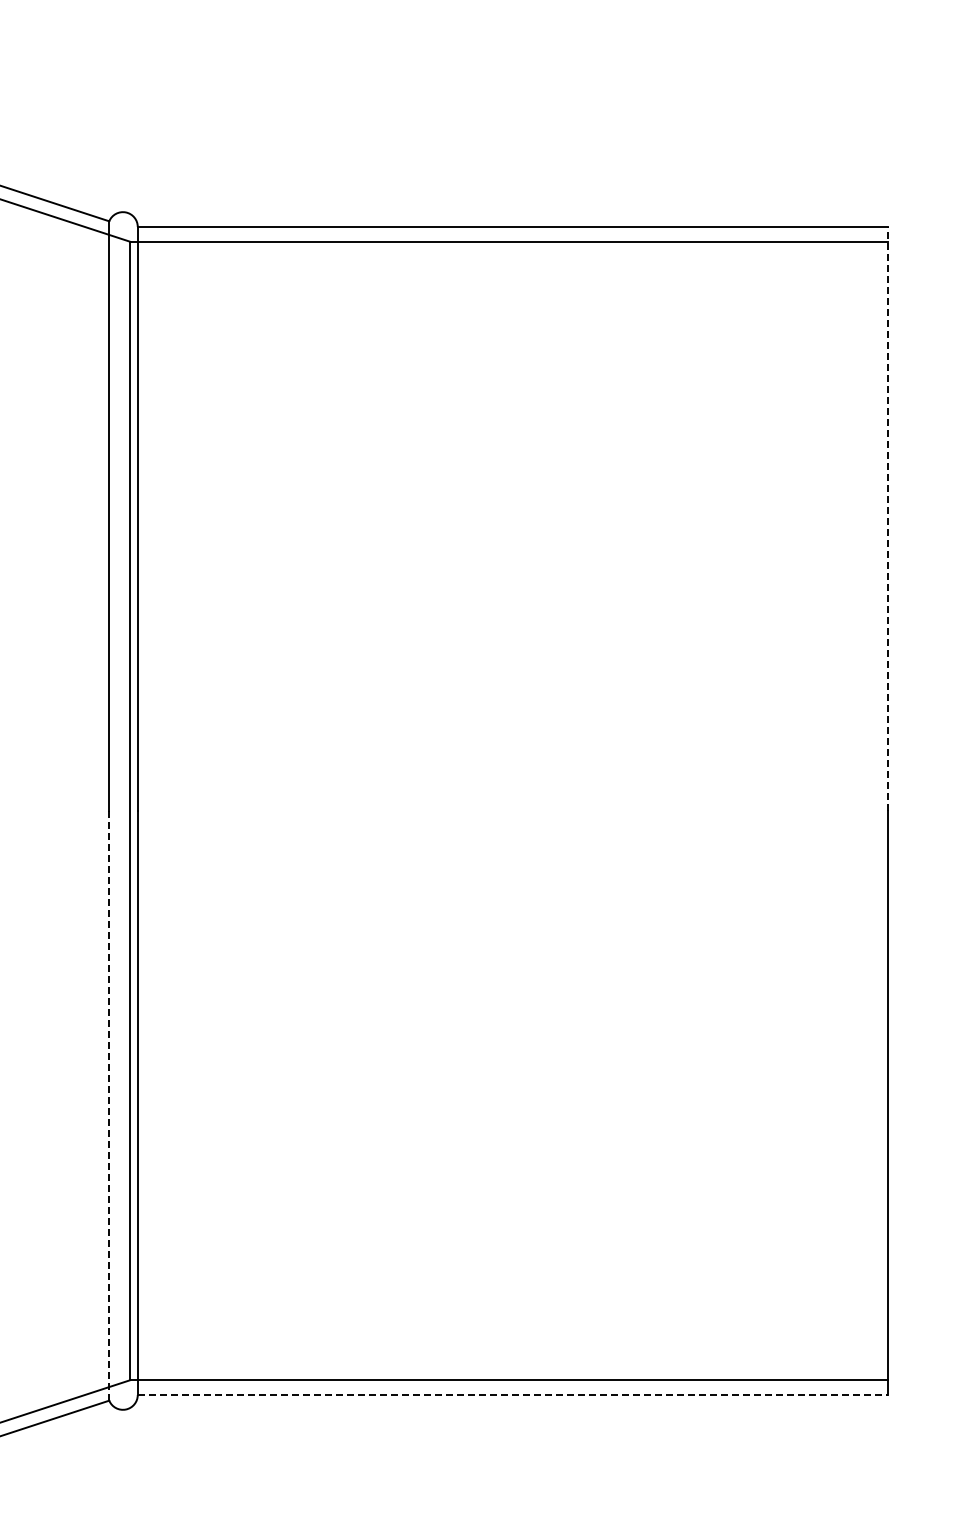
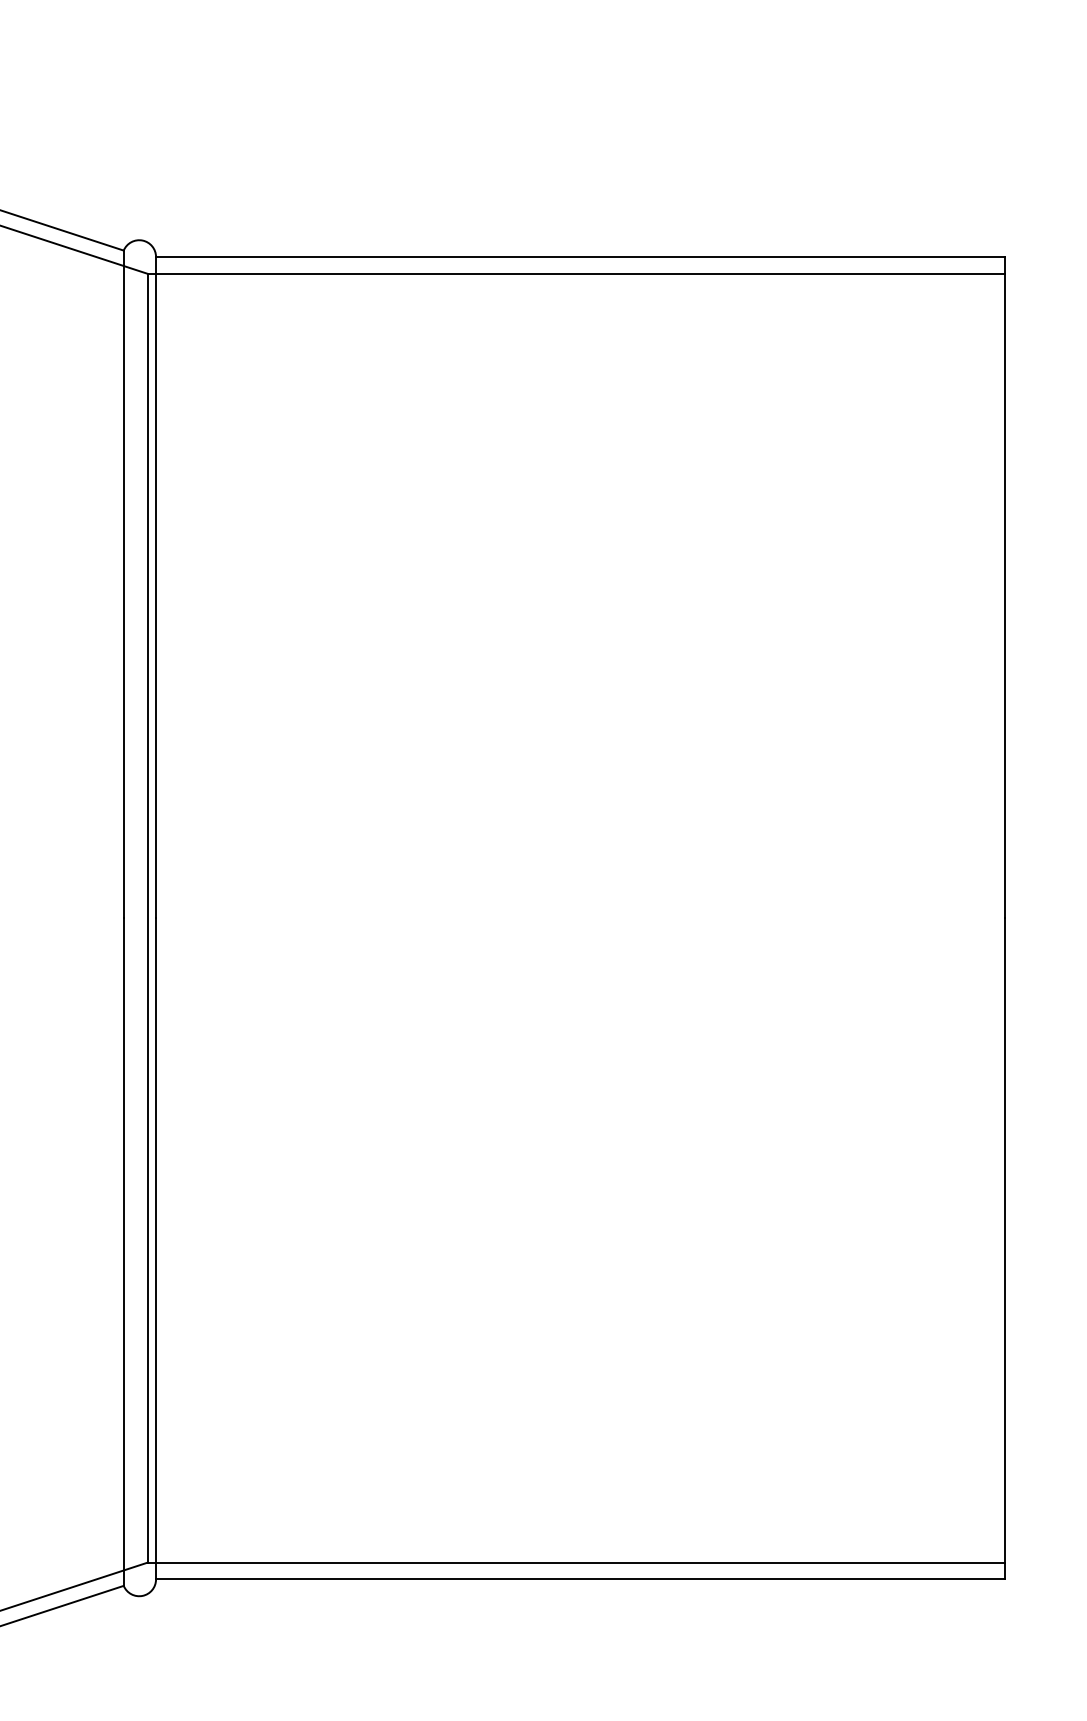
line: (887, 518) -> (1004, 587), dashed -> solid
line: (109, 1105) -> (124, 1251), dashed -> solid
line: (513, 1395) -> (581, 1580), dashed -> solid

